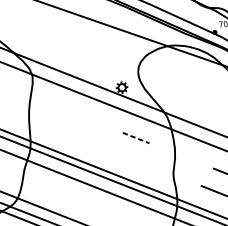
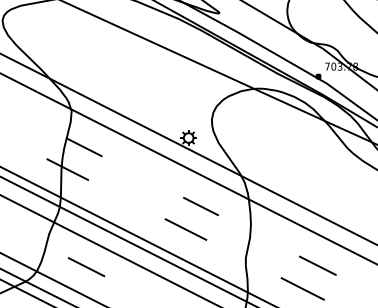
line: (44, 102) -> (84, 147), added
line: (33, 119) -> (67, 169), added
line: (136, 138) -> (201, 206), dashed -> solid
line: (126, 156) -> (185, 229), added
line: (54, 191) -> (86, 267), added

